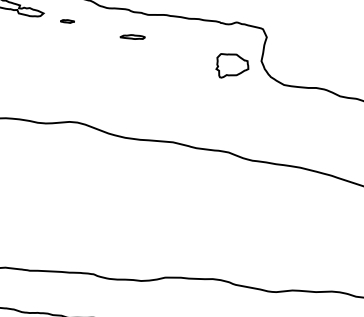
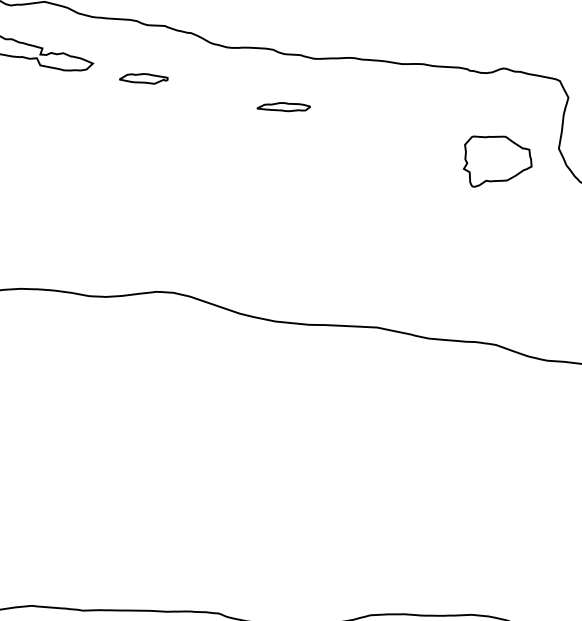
part: (67, 21) -> (144, 78), size x1.67

